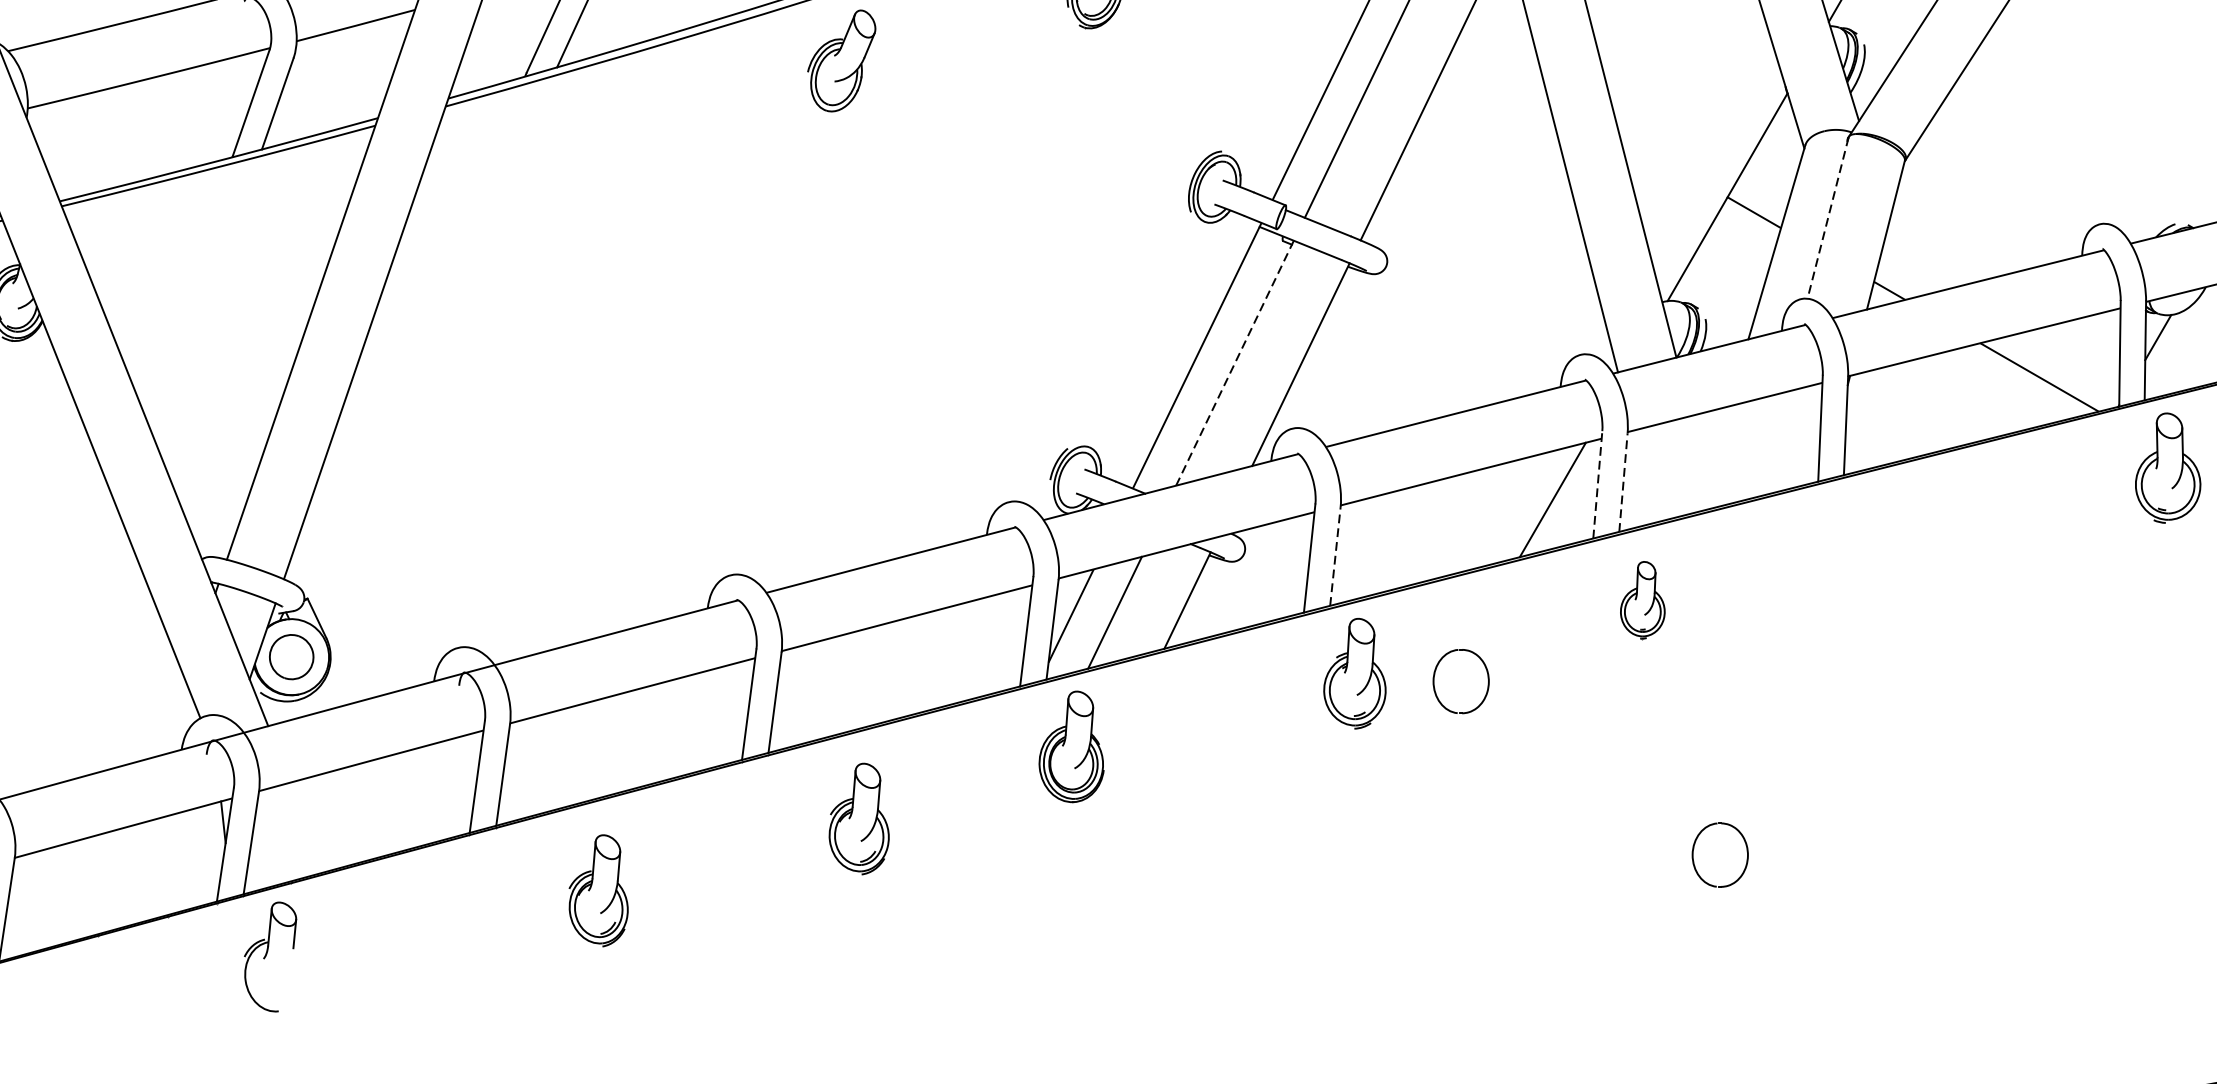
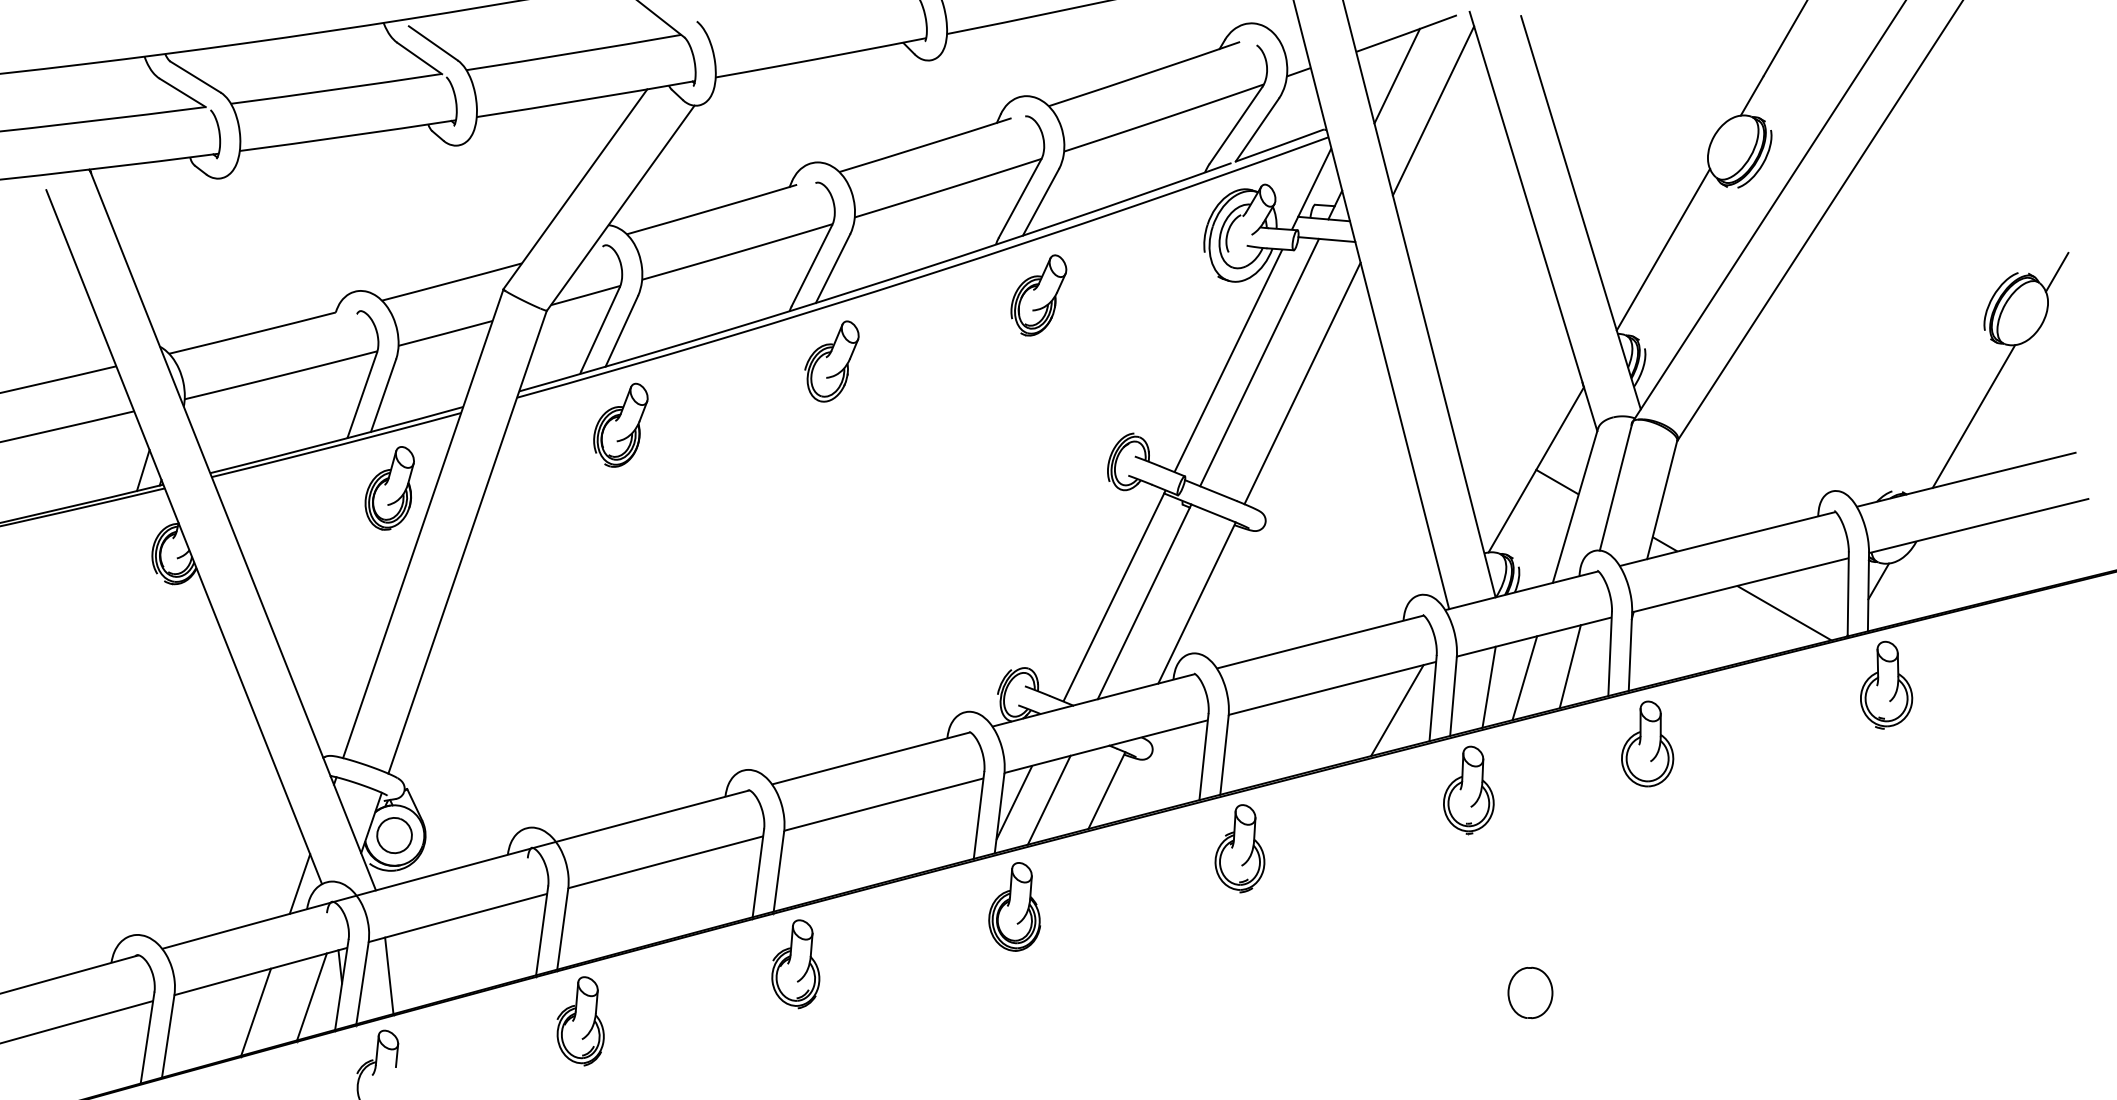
part: (575, 140) -> (620, 424), added
line: (1828, 219) -> (1616, 487), dashed -> solid
part: (285, 220) -> (389, 488), added
line: (1234, 362) -> (1144, 601), dashed -> solid
line: (1769, 444) -> (1569, 666), added
line: (1712, 459) -> (1524, 678), added
line: (1667, 469) -> (1488, 686), added
line: (1623, 482) -> (1453, 696), dashed -> solid
line: (1598, 484) -> (1433, 698), dashed -> solid
part: (1867, 541) -> (1647, 743), added
line: (1335, 556) -> (1224, 755), dashed -> solid
part: (1642, 600) -> (1468, 790), size x1.43
part: (1461, 680) -> (1324, 854), removed
line: (172, 717) -> (299, 883), added
part: (858, 819) -> (795, 964), moved
line: (285, 833) -> (389, 975), added
line: (187, 859) -> (311, 996), added
line: (118, 878) -> (256, 1011), added
part: (598, 890) -> (580, 1021), moved

